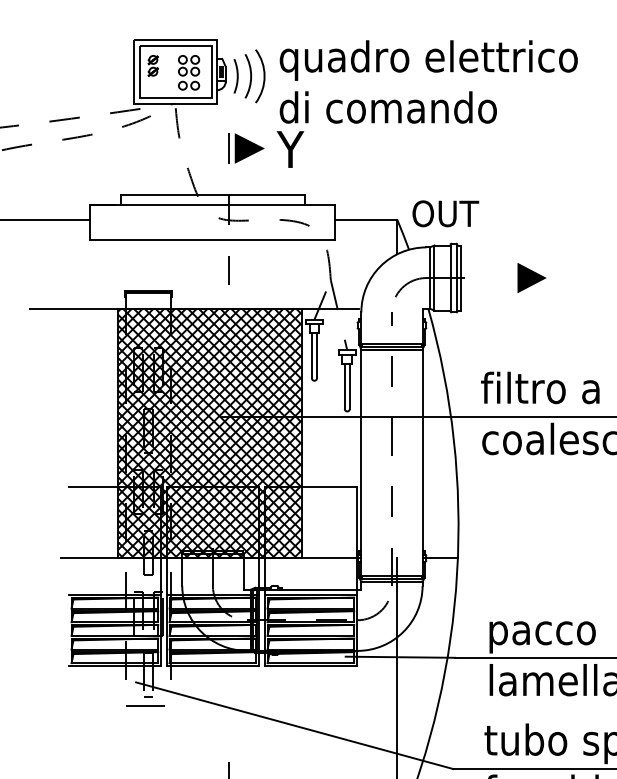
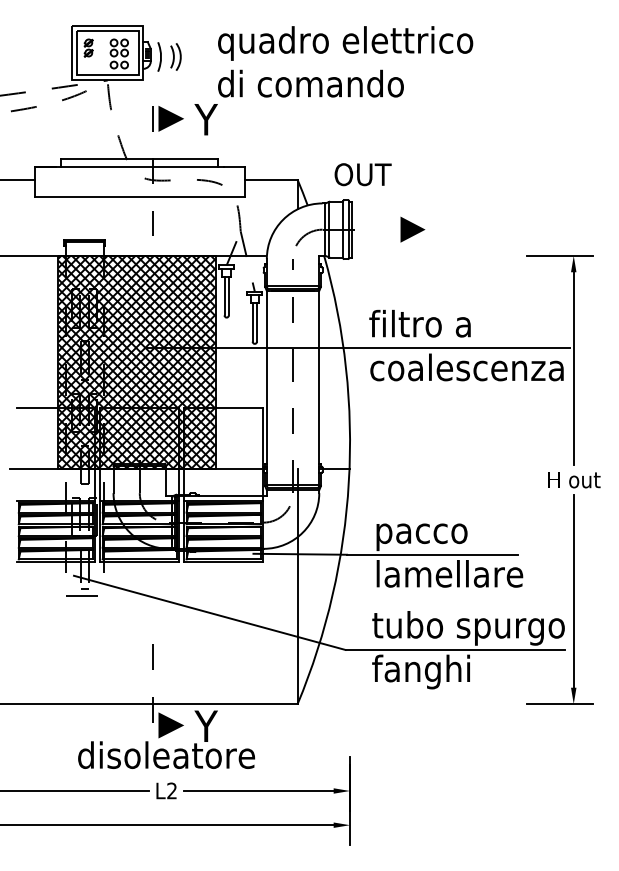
part: (254, 75) -> (175, 56), size x0.6
text: (428, 81) -> (345, 61), moved
text: (445, 213) -> (362, 174), moved

